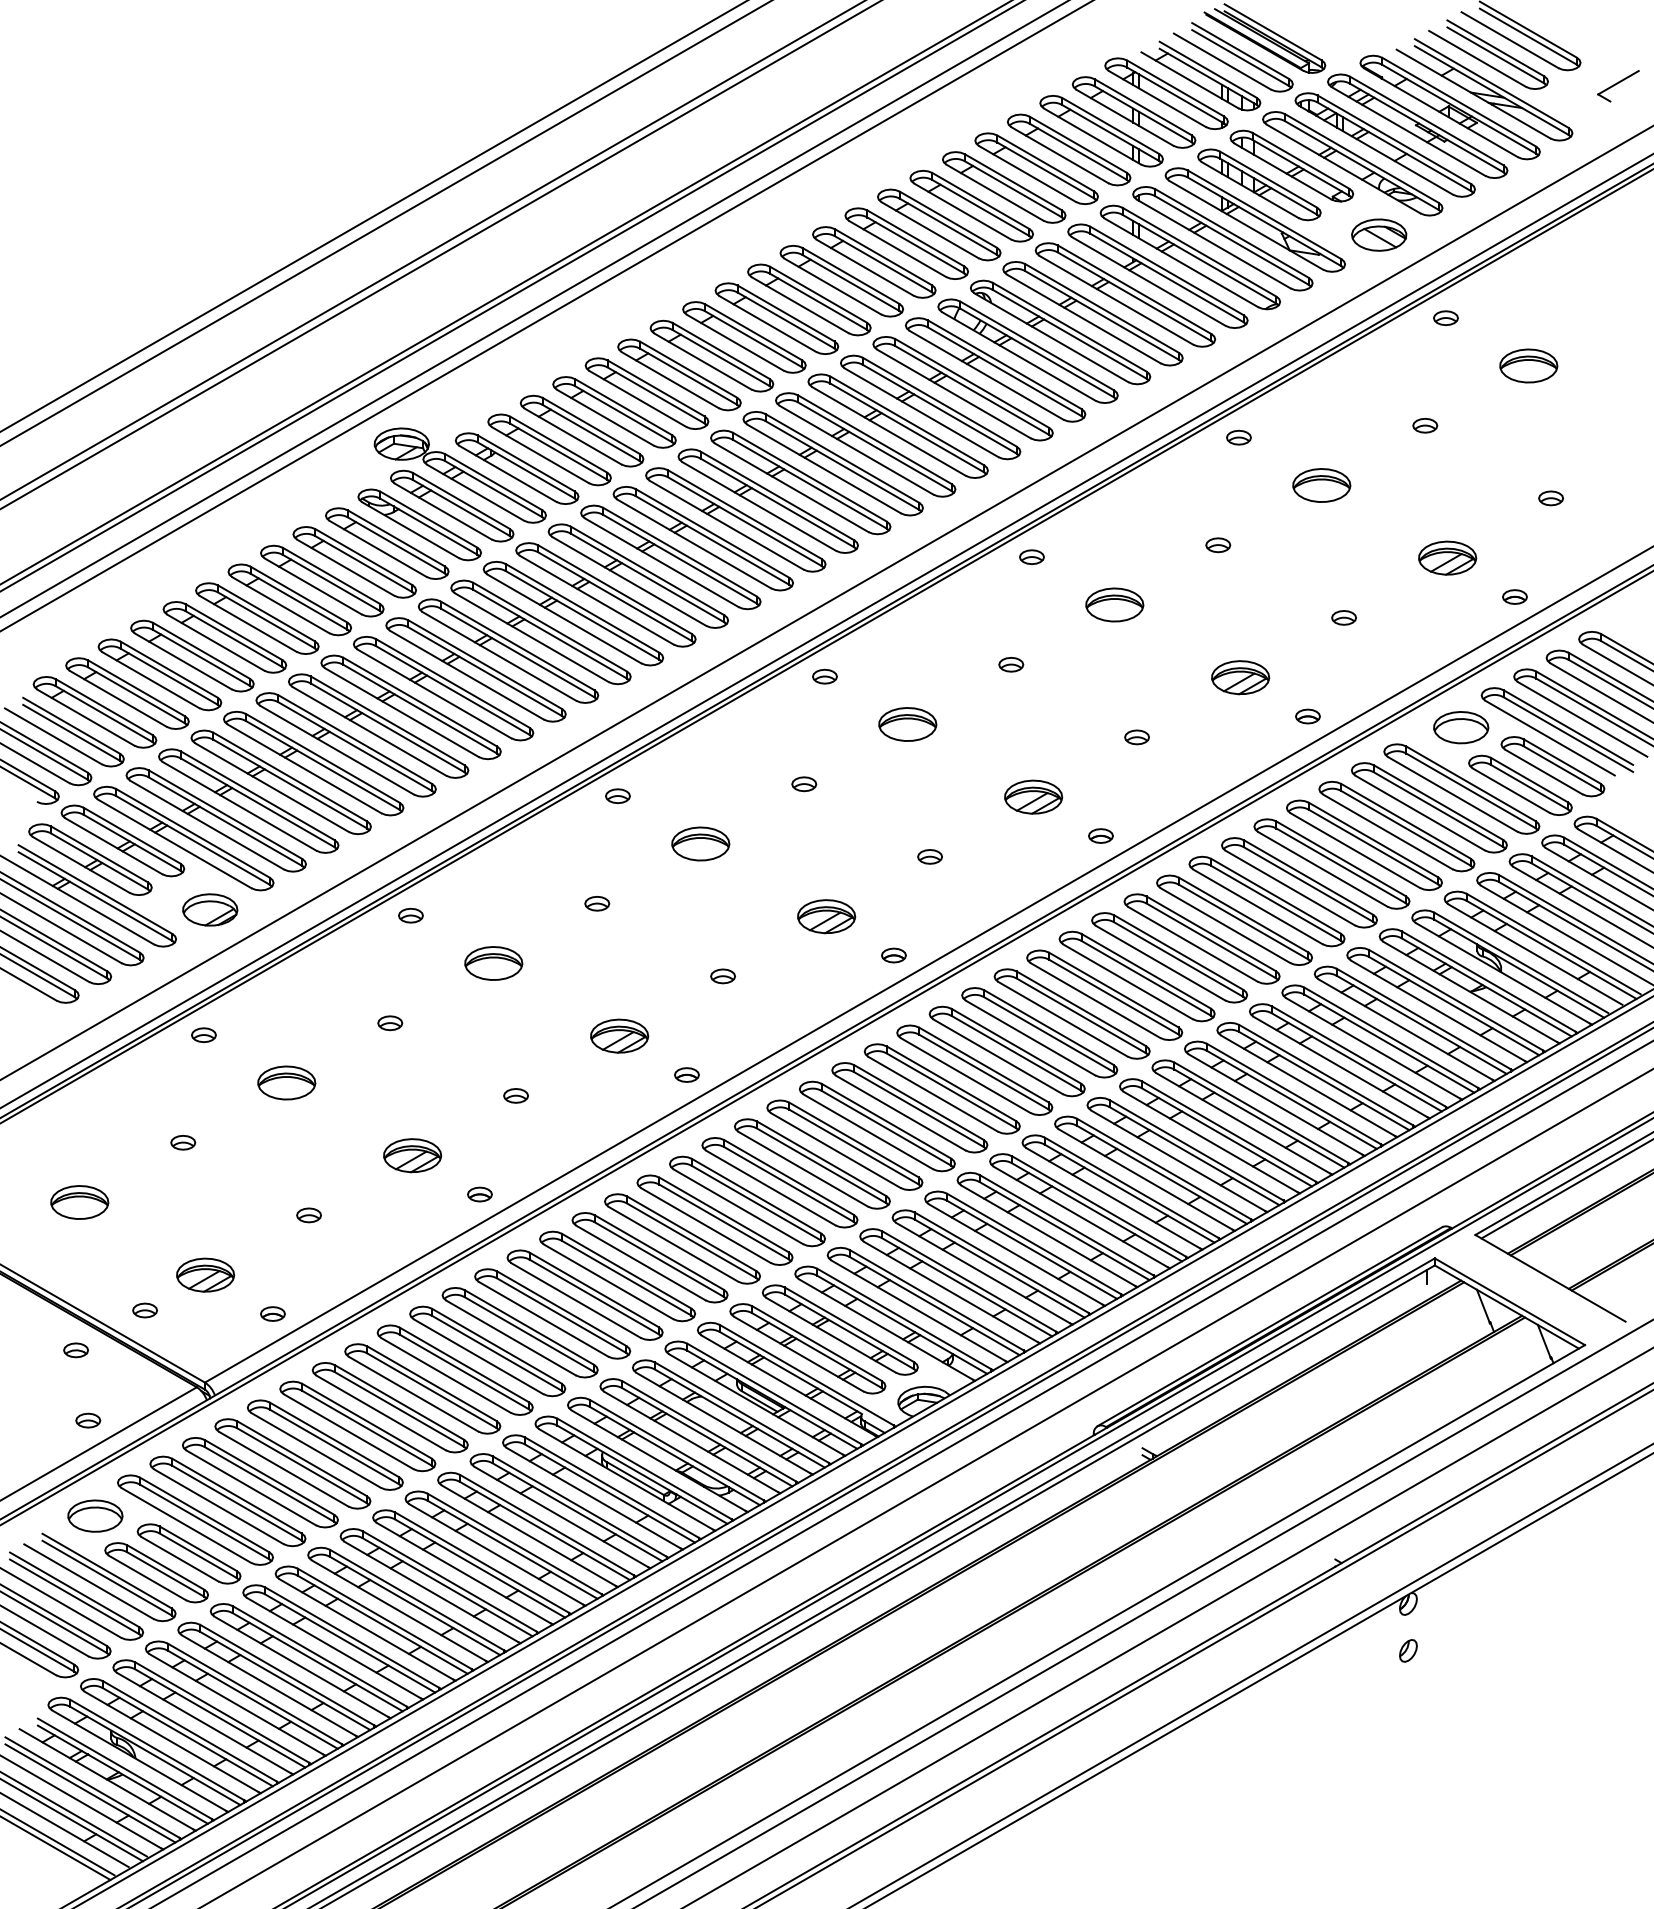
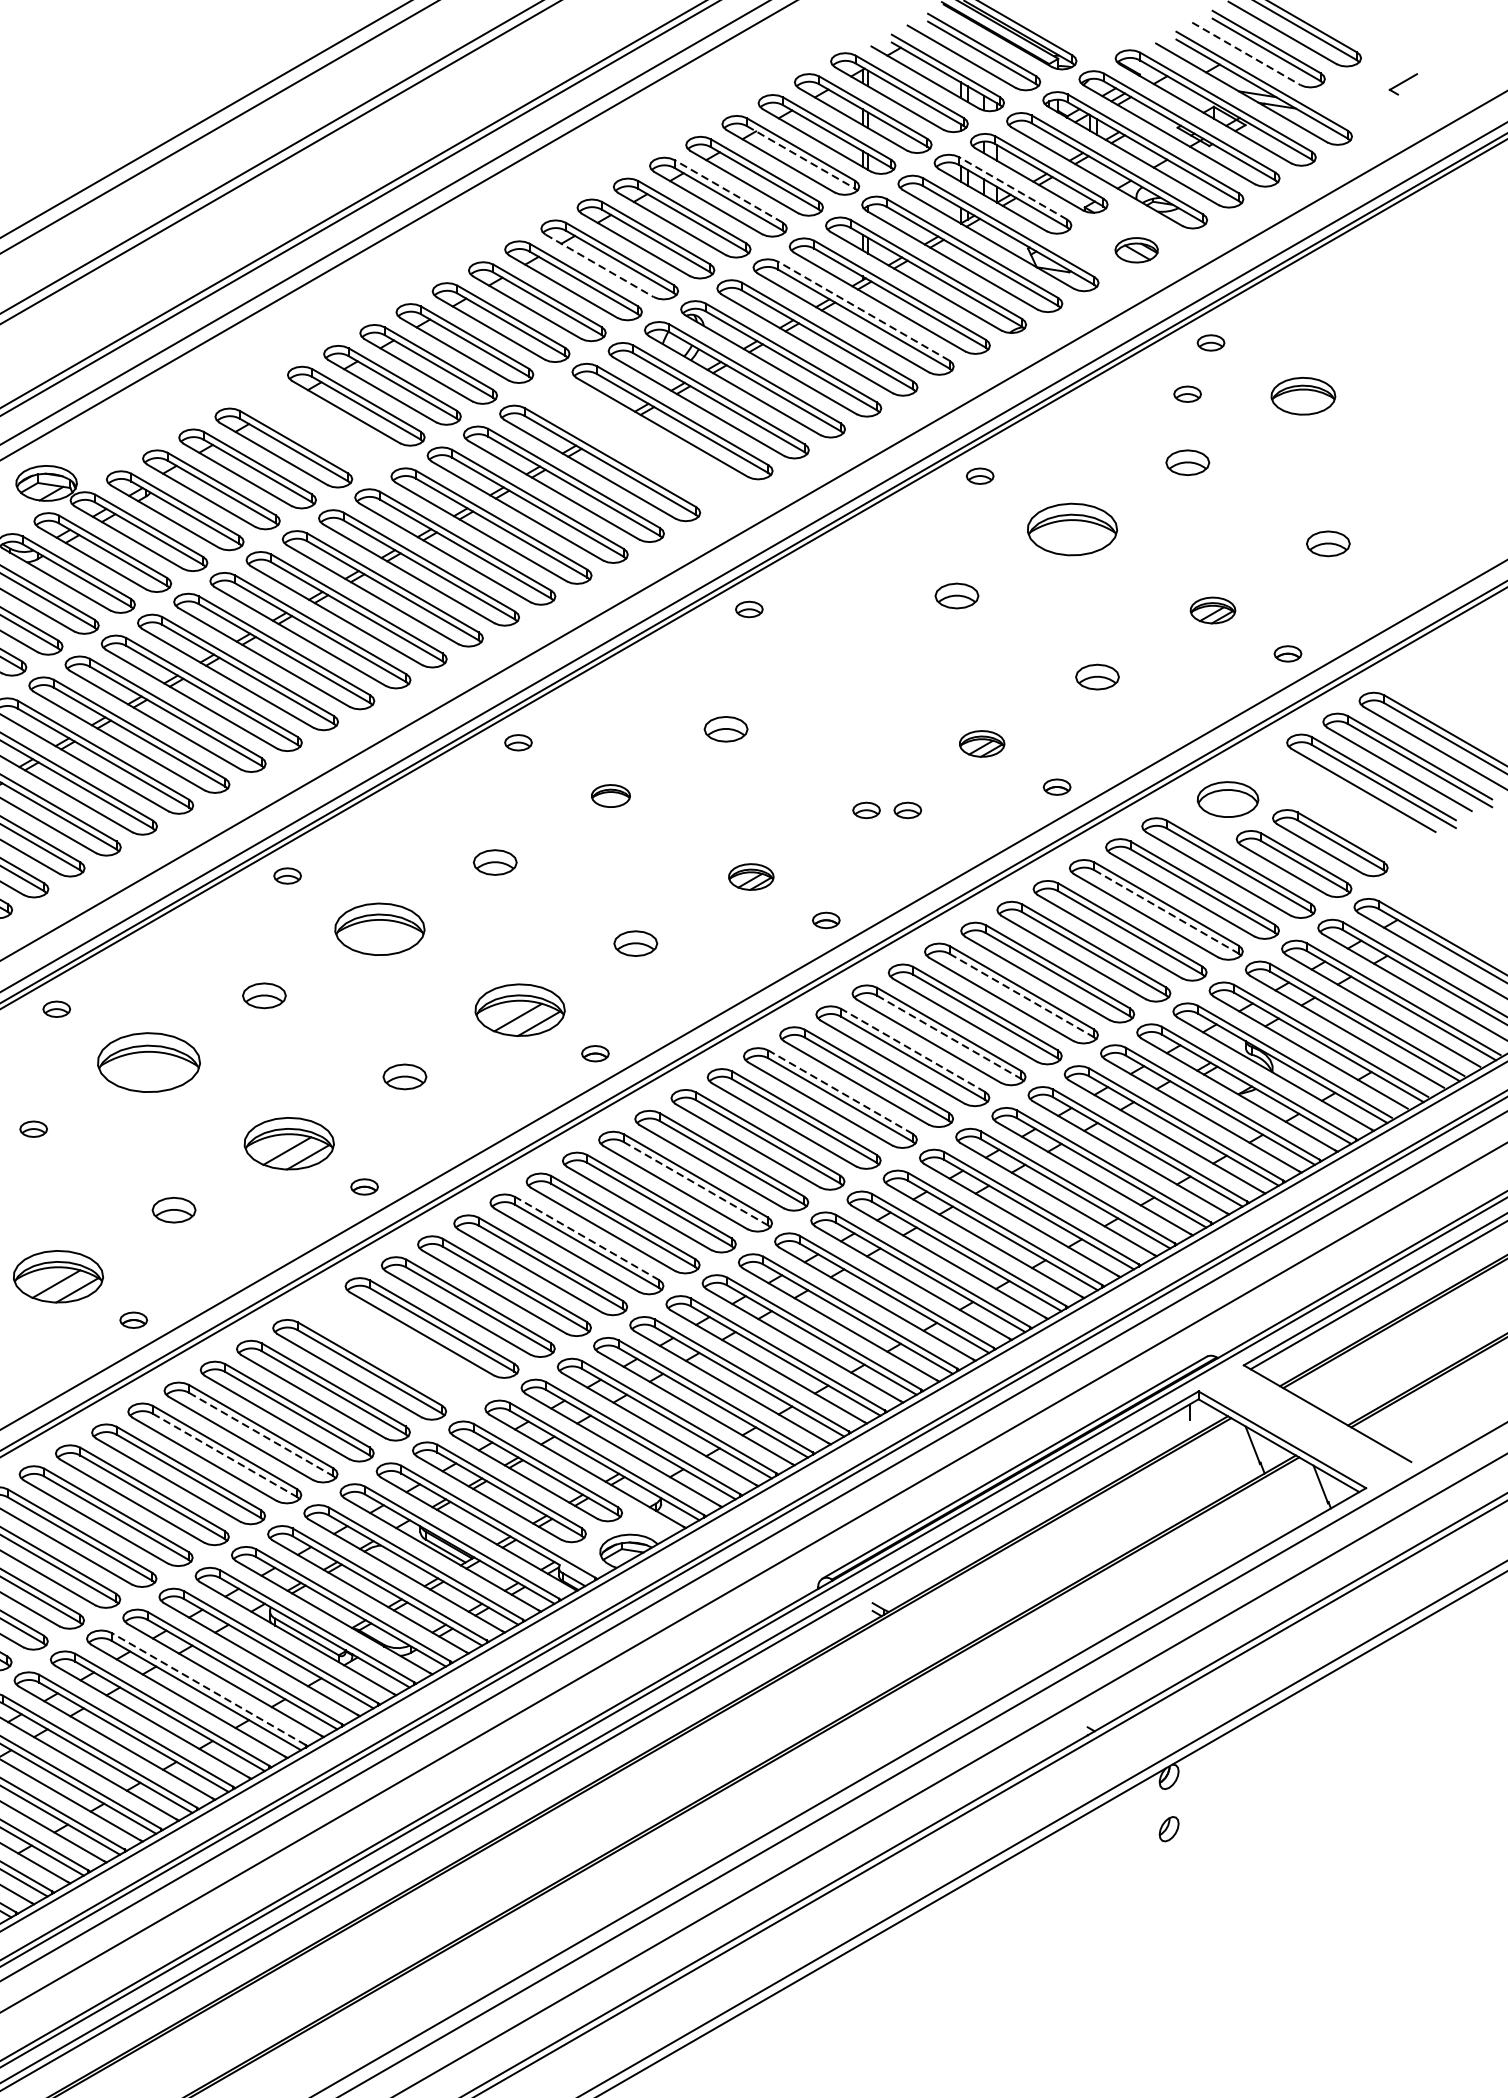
line: (1477, 58) -> (1246, 53), solid -> dashed
part: (1618, 86) -> (1403, 84), size x0.6
line: (1078, 151) -> (801, 157), solid -> dashed
line: (1268, 179) -> (1013, 188), solid -> dashed
line: (1013, 182) -> (728, 191), solid -> dashed
part: (1379, 234) -> (1136, 249), size x0.7
line: (897, 249) -> (599, 266), solid -> dashed
line: (1134, 289) -> (863, 310), solid -> dashed
part: (1424, 363) -> (1187, 393), added
part: (646, 393) -> (319, 426), removed
part: (930, 407) -> (636, 442), removed
part: (1425, 425) -> (1188, 462), size x1.6
part: (1321, 485) -> (1072, 529), size x1.4
part: (1550, 498) -> (1327, 544), size x1.6
part: (1218, 545) -> (957, 596), size x1.6
part: (1447, 557) -> (1212, 609), size x0.7
part: (1114, 604) -> (841, 662), removed
part: (1343, 617) -> (1096, 676), size x1.6
part: (1011, 664) -> (726, 729), size x1.6
part: (1240, 677) -> (981, 743), size x0.7
part: (907, 724) -> (610, 796), size x0.6
part: (1557, 731) -> (1335, 803), removed
part: (1173, 737) -> (907, 810), added
part: (804, 784) -> (495, 862), size x1.6
part: (1033, 796) -> (751, 876), size x0.7
line: (1406, 828) -> (1167, 912), solid -> dashed
part: (700, 843) -> (379, 928), size x1.4
part: (929, 856) -> (635, 943), size x1.6
part: (597, 903) -> (264, 995), size x1.6
line: (1276, 903) -> (1022, 995), solid -> dashed
part: (826, 916) -> (520, 1010), size x1.4
line: (1211, 940) -> (949, 1036), solid -> dashed
line: (1178, 952) -> (912, 1050), solid -> dashed
part: (493, 963) -> (148, 1062), size x1.6
part: (722, 976) -> (404, 1077), size x1.6
line: (1113, 990) -> (840, 1092), solid -> dashed
part: (619, 1035) -> (289, 1142), size x1.4
line: (983, 1072) -> (695, 1184), solid -> dashed
part: (515, 1095) -> (173, 1209), size x1.6
line: (886, 1121) -> (587, 1238), solid -> dashed
part: (412, 1155) -> (58, 1276), size x1.4
part: (714, 1219) -> (395, 1348), removed
line: (594, 1296) -> (261, 1433), solid -> dashed
line: (561, 1315) -> (224, 1455), solid -> dashed
line: (546, 1524) -> (207, 1688), solid -> dashed

